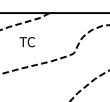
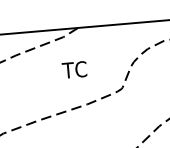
text: (26, 42) -> (73, 70), moved

